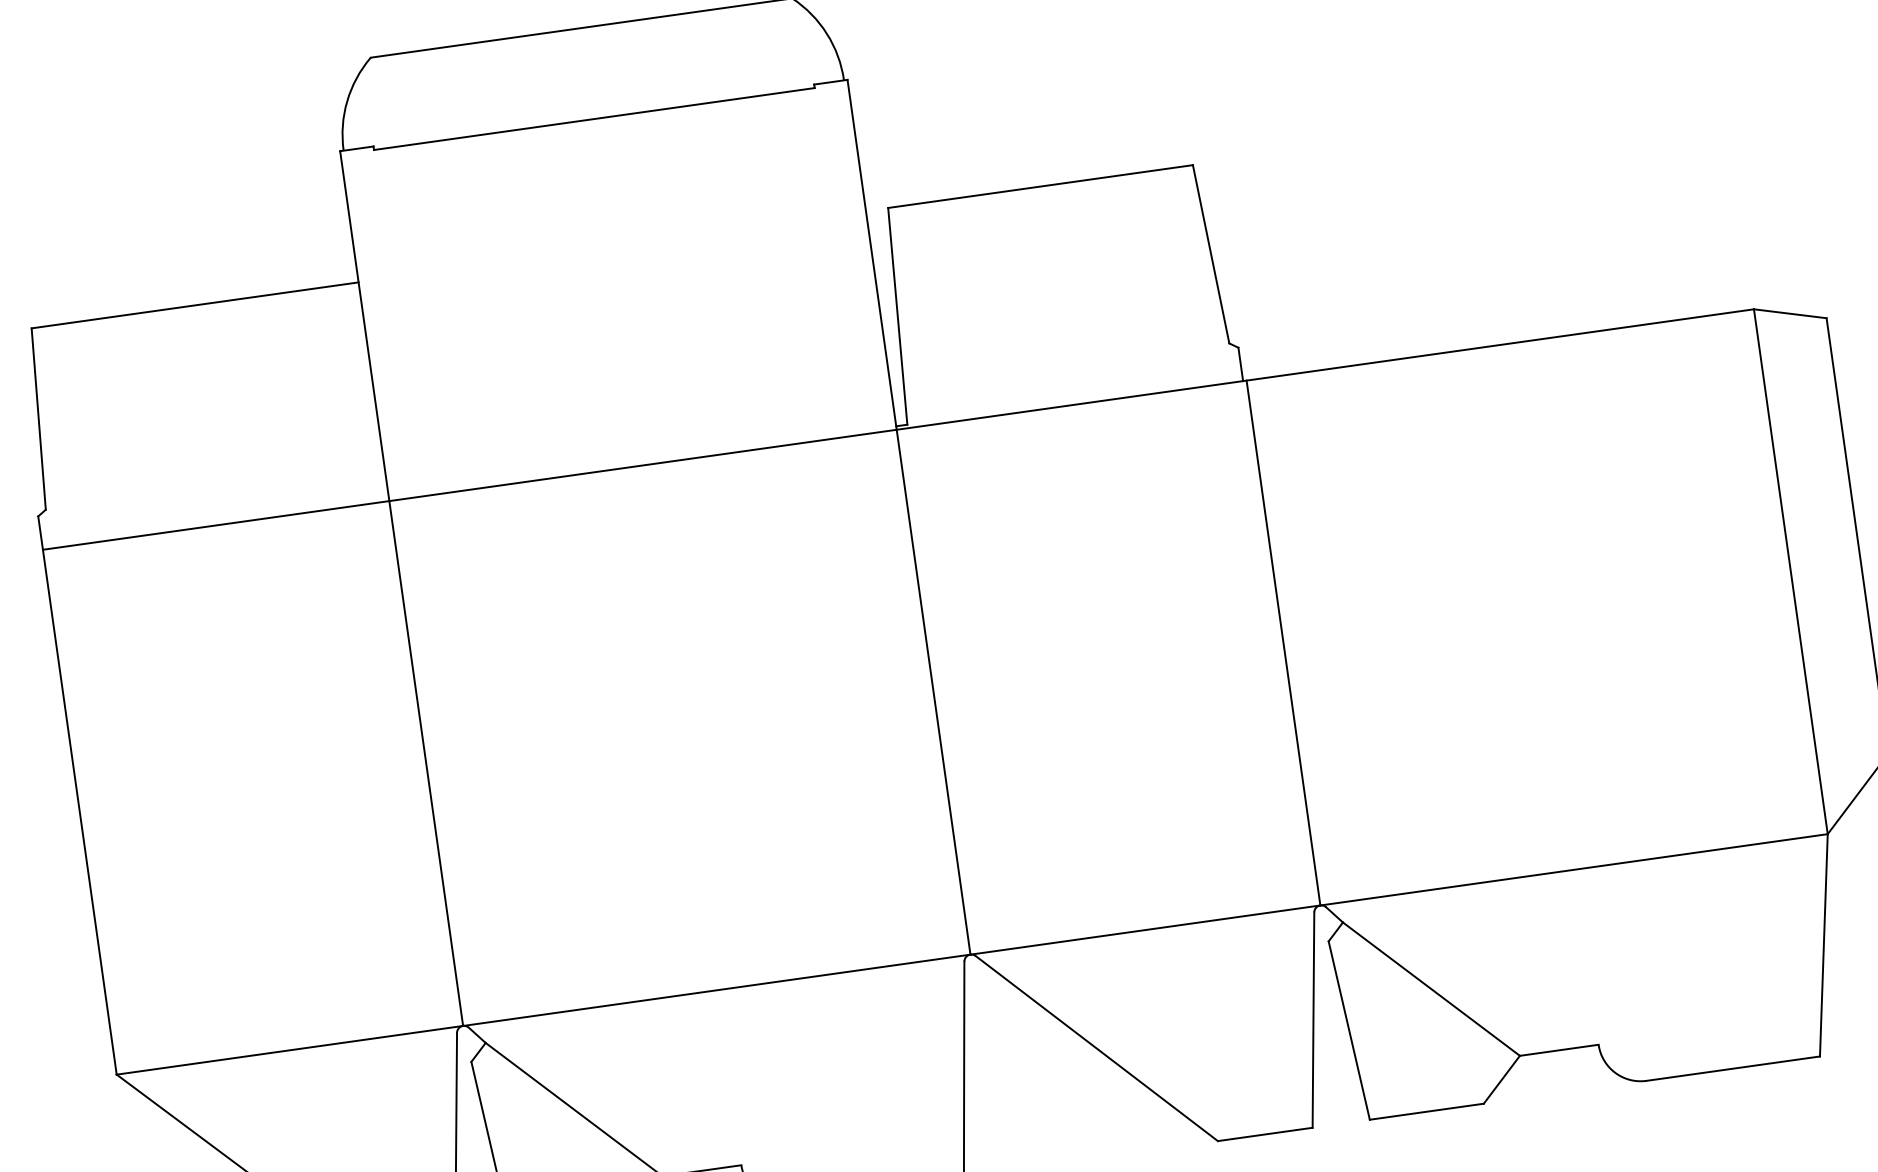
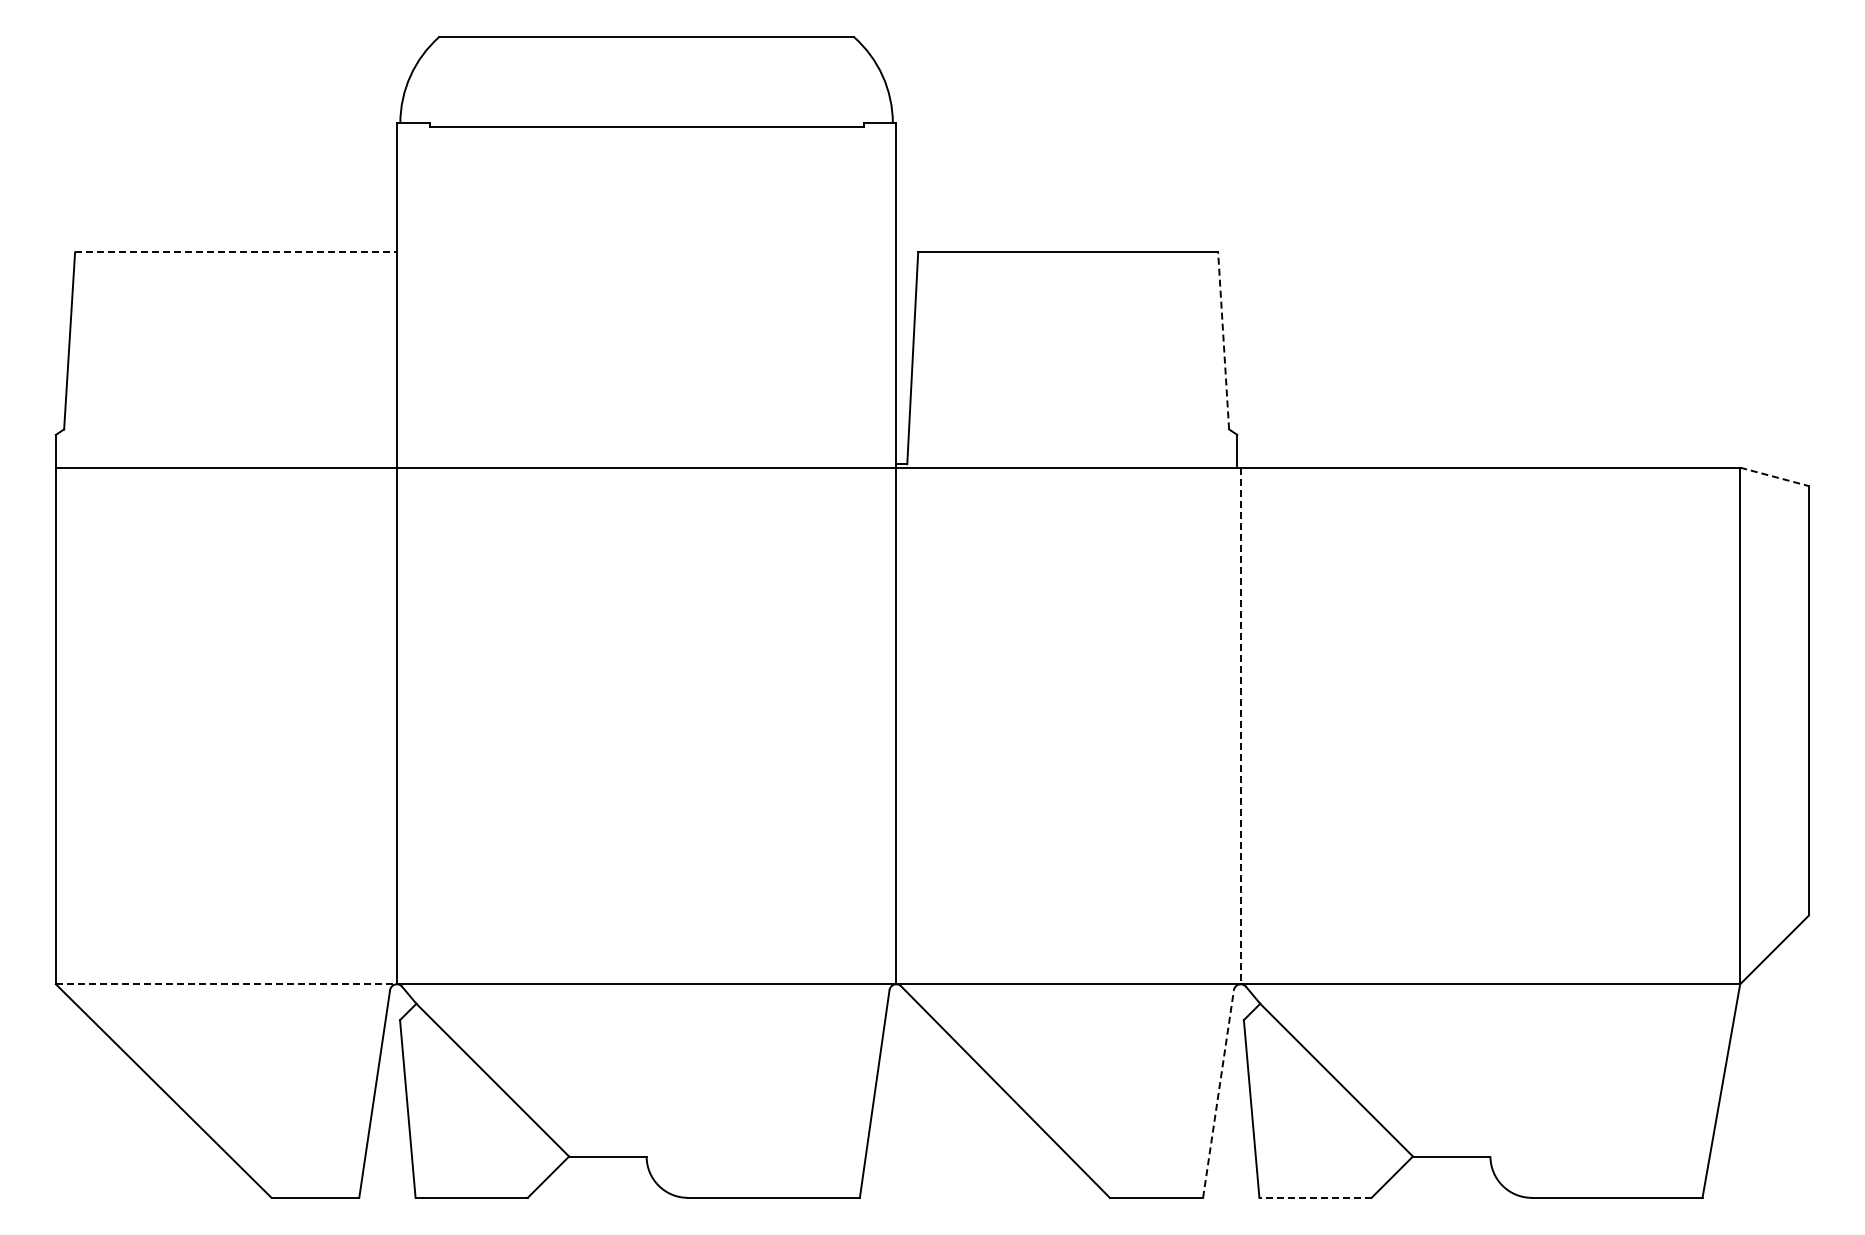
line: (1210, 253) -> (1223, 340), solid -> dashed
line: (195, 305) -> (236, 252), solid -> dashed
line: (1790, 313) -> (1774, 476), solid -> dashed
line: (1283, 643) -> (1240, 726), solid -> dashed
line: (1313, 1020) -> (1218, 1094), solid -> dashed
line: (290, 1050) -> (226, 984), solid -> dashed
line: (1426, 1111) -> (1315, 1197), solid -> dashed

